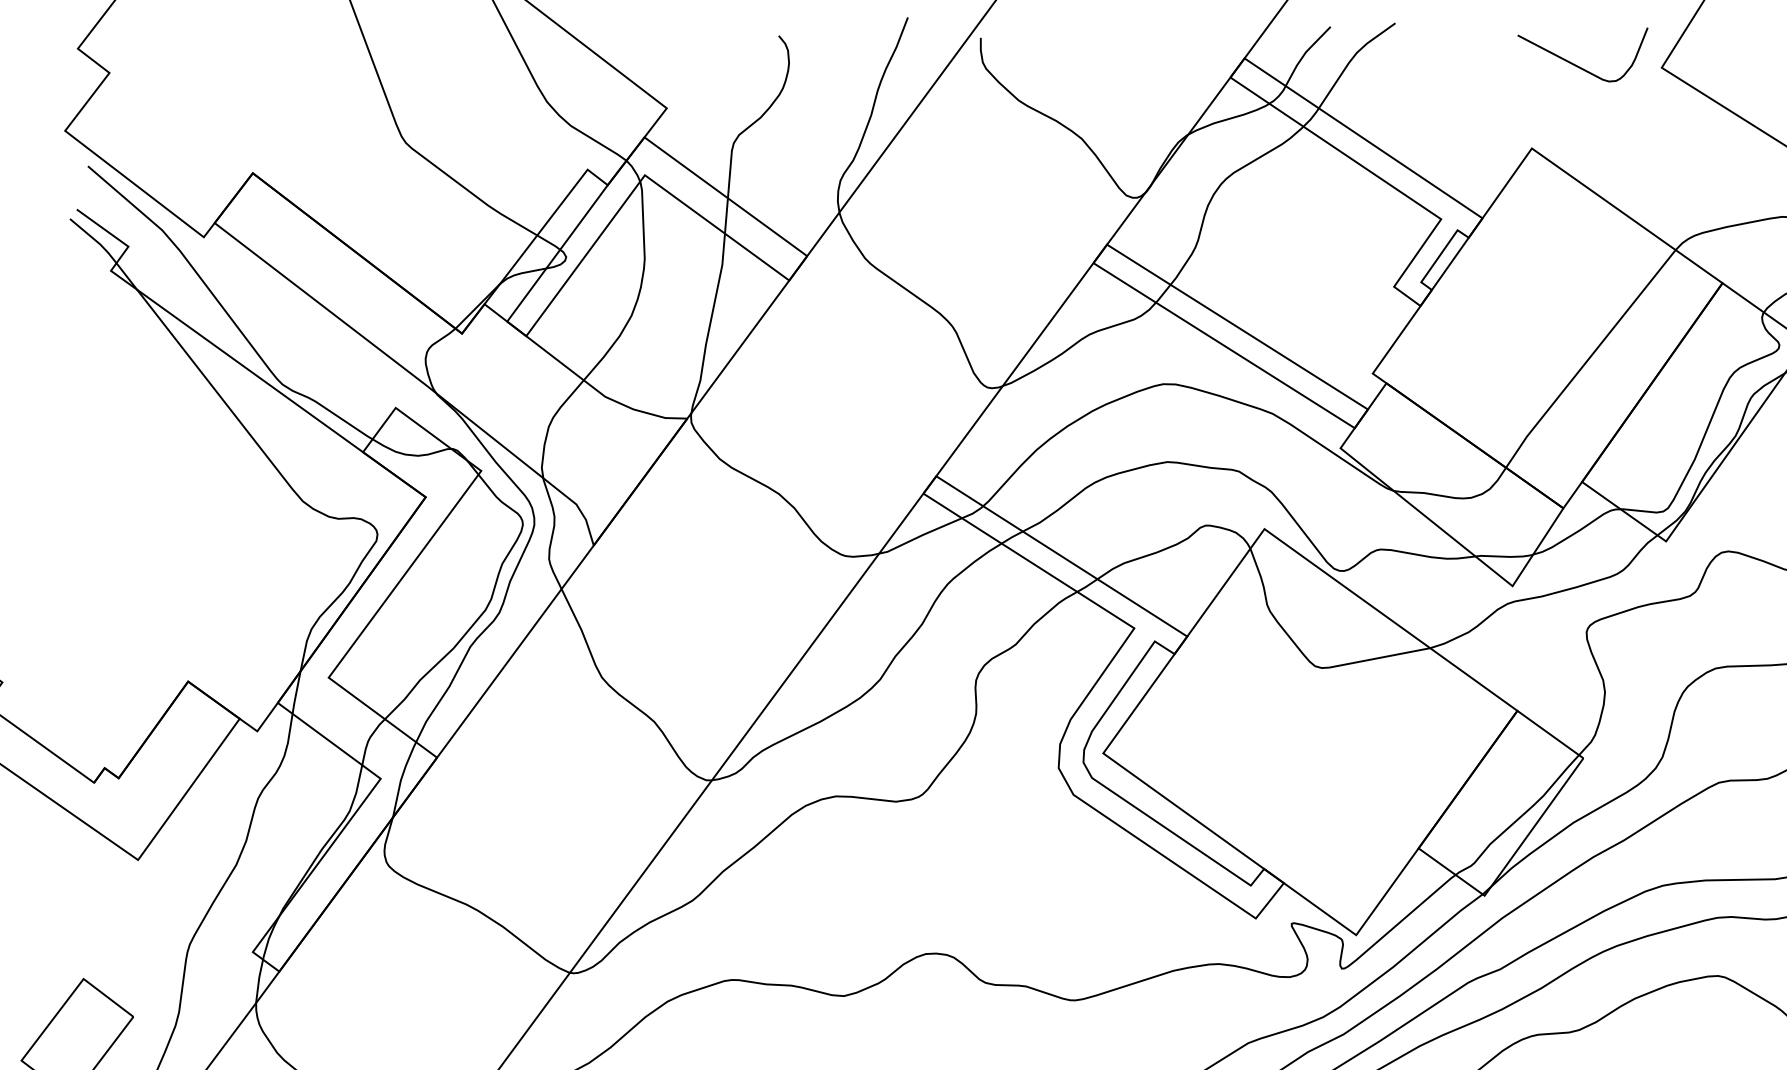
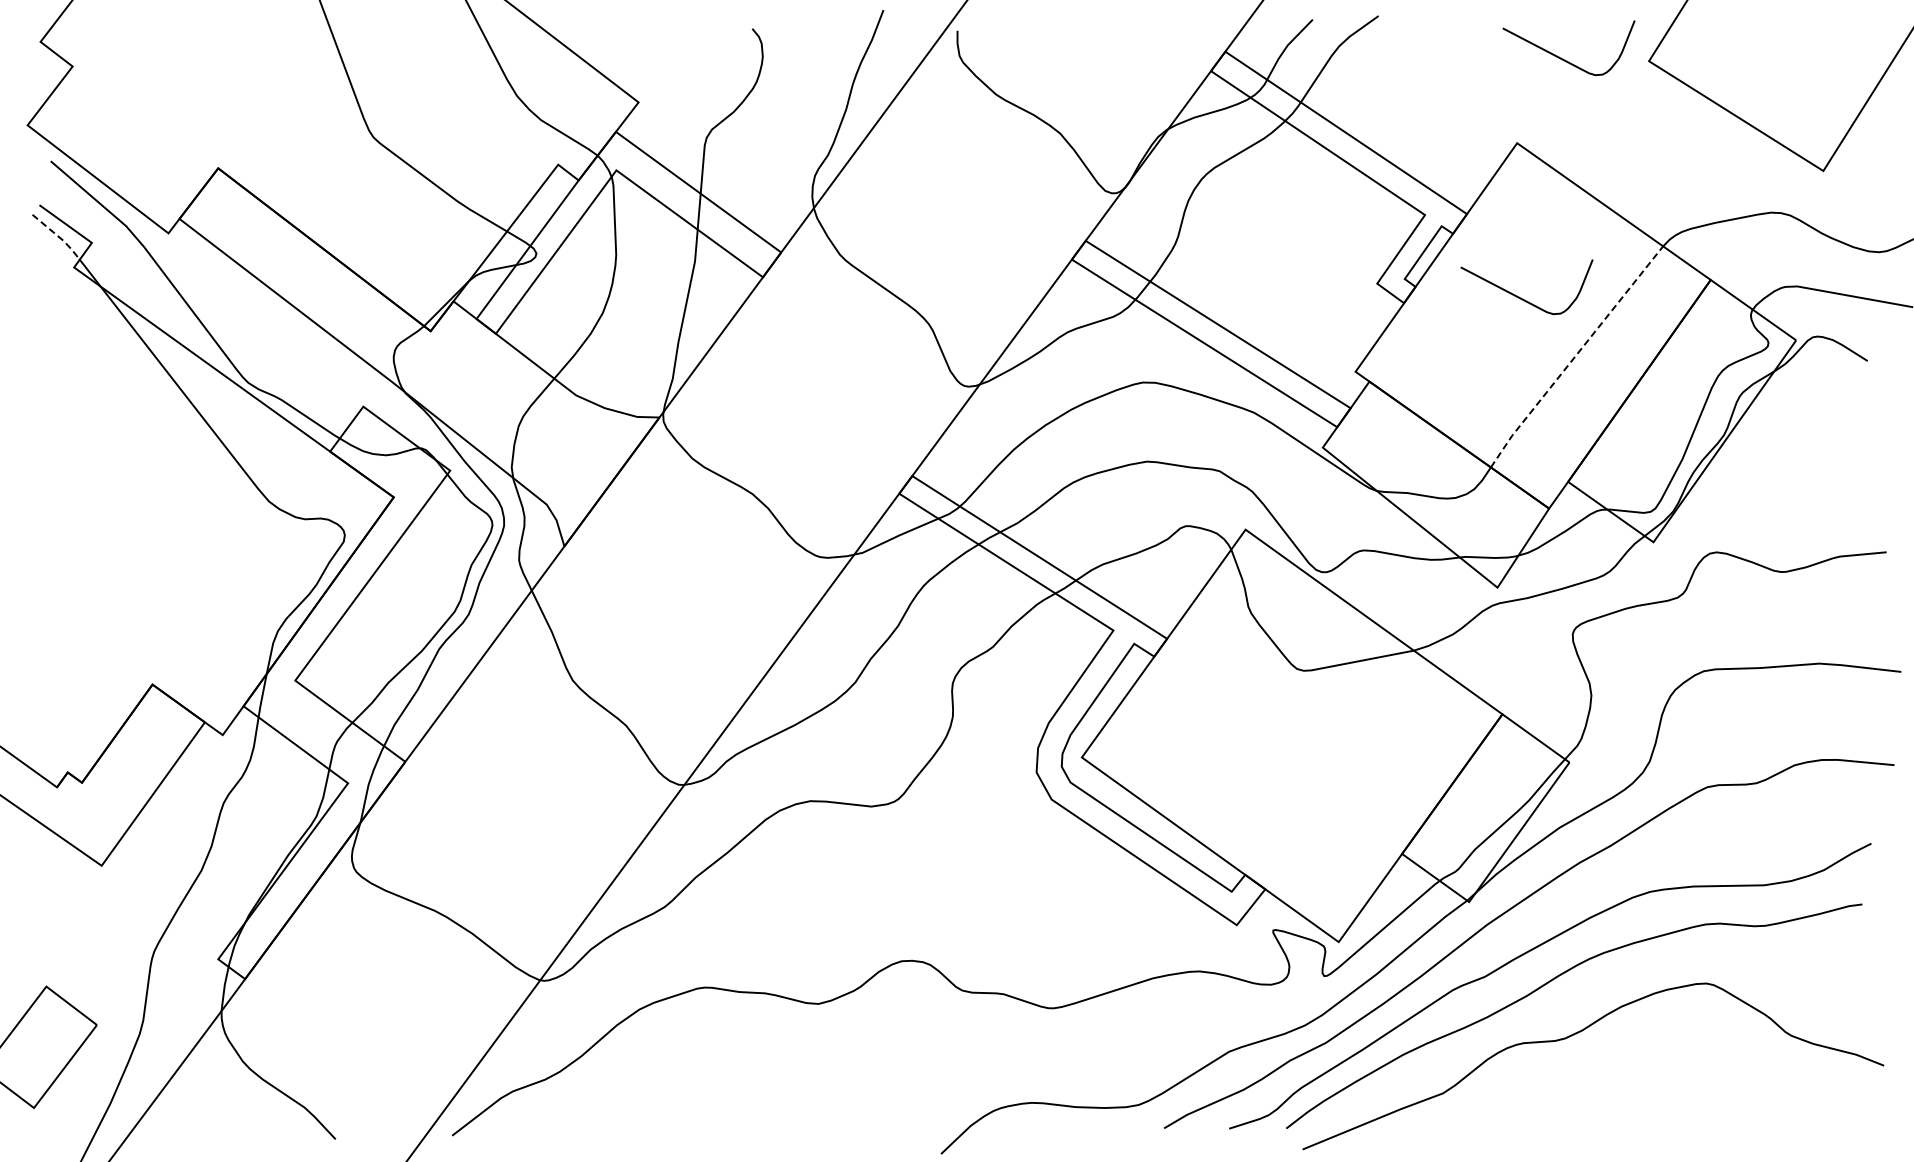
line: (95, 240) -> (58, 236), solid -> dashed
curve: (1536, 300) -> (1521, 297), added
line: (1589, 358) -> (1575, 356), solid -> dashed

